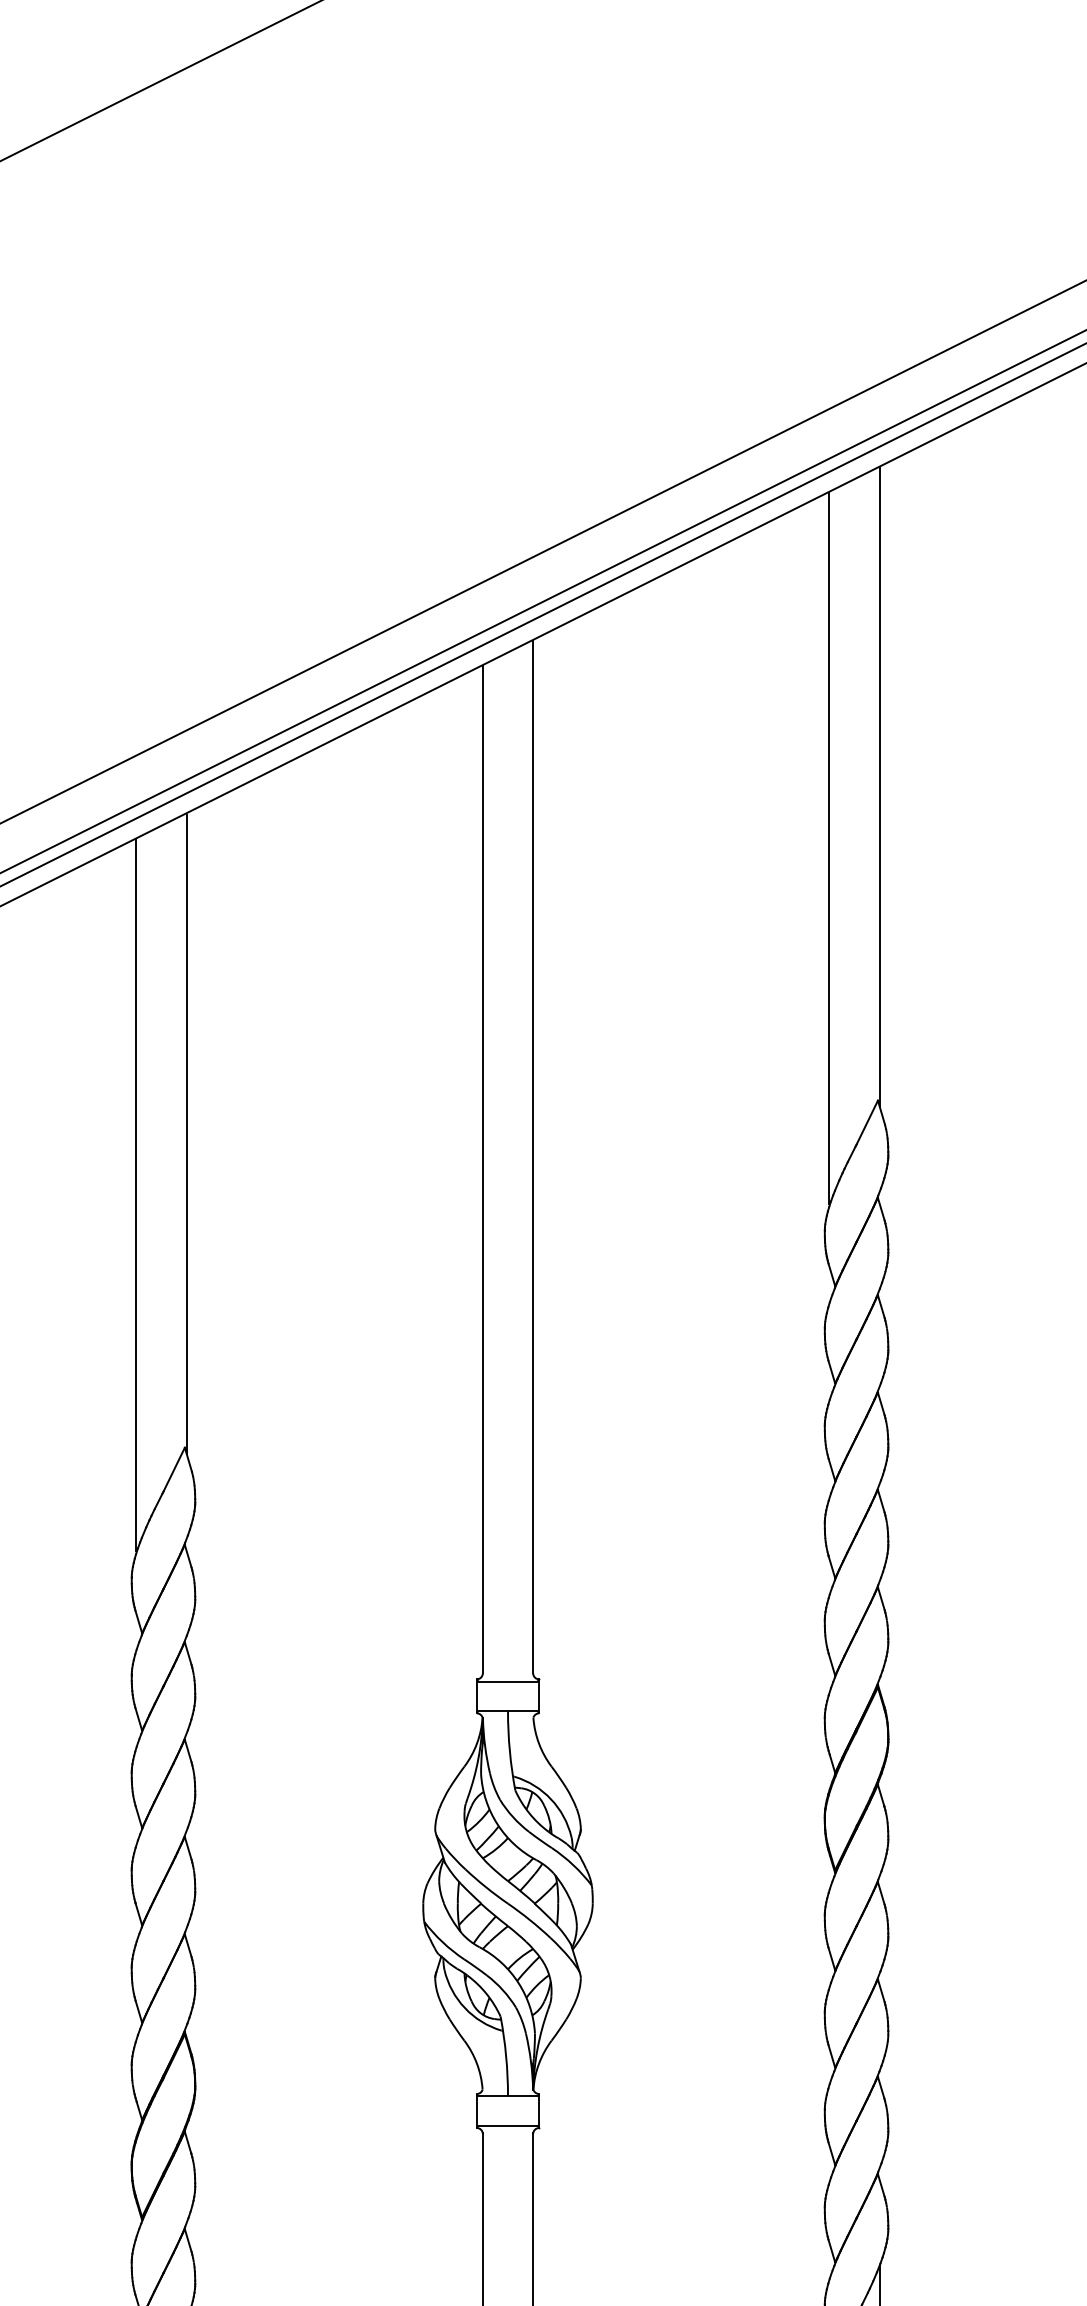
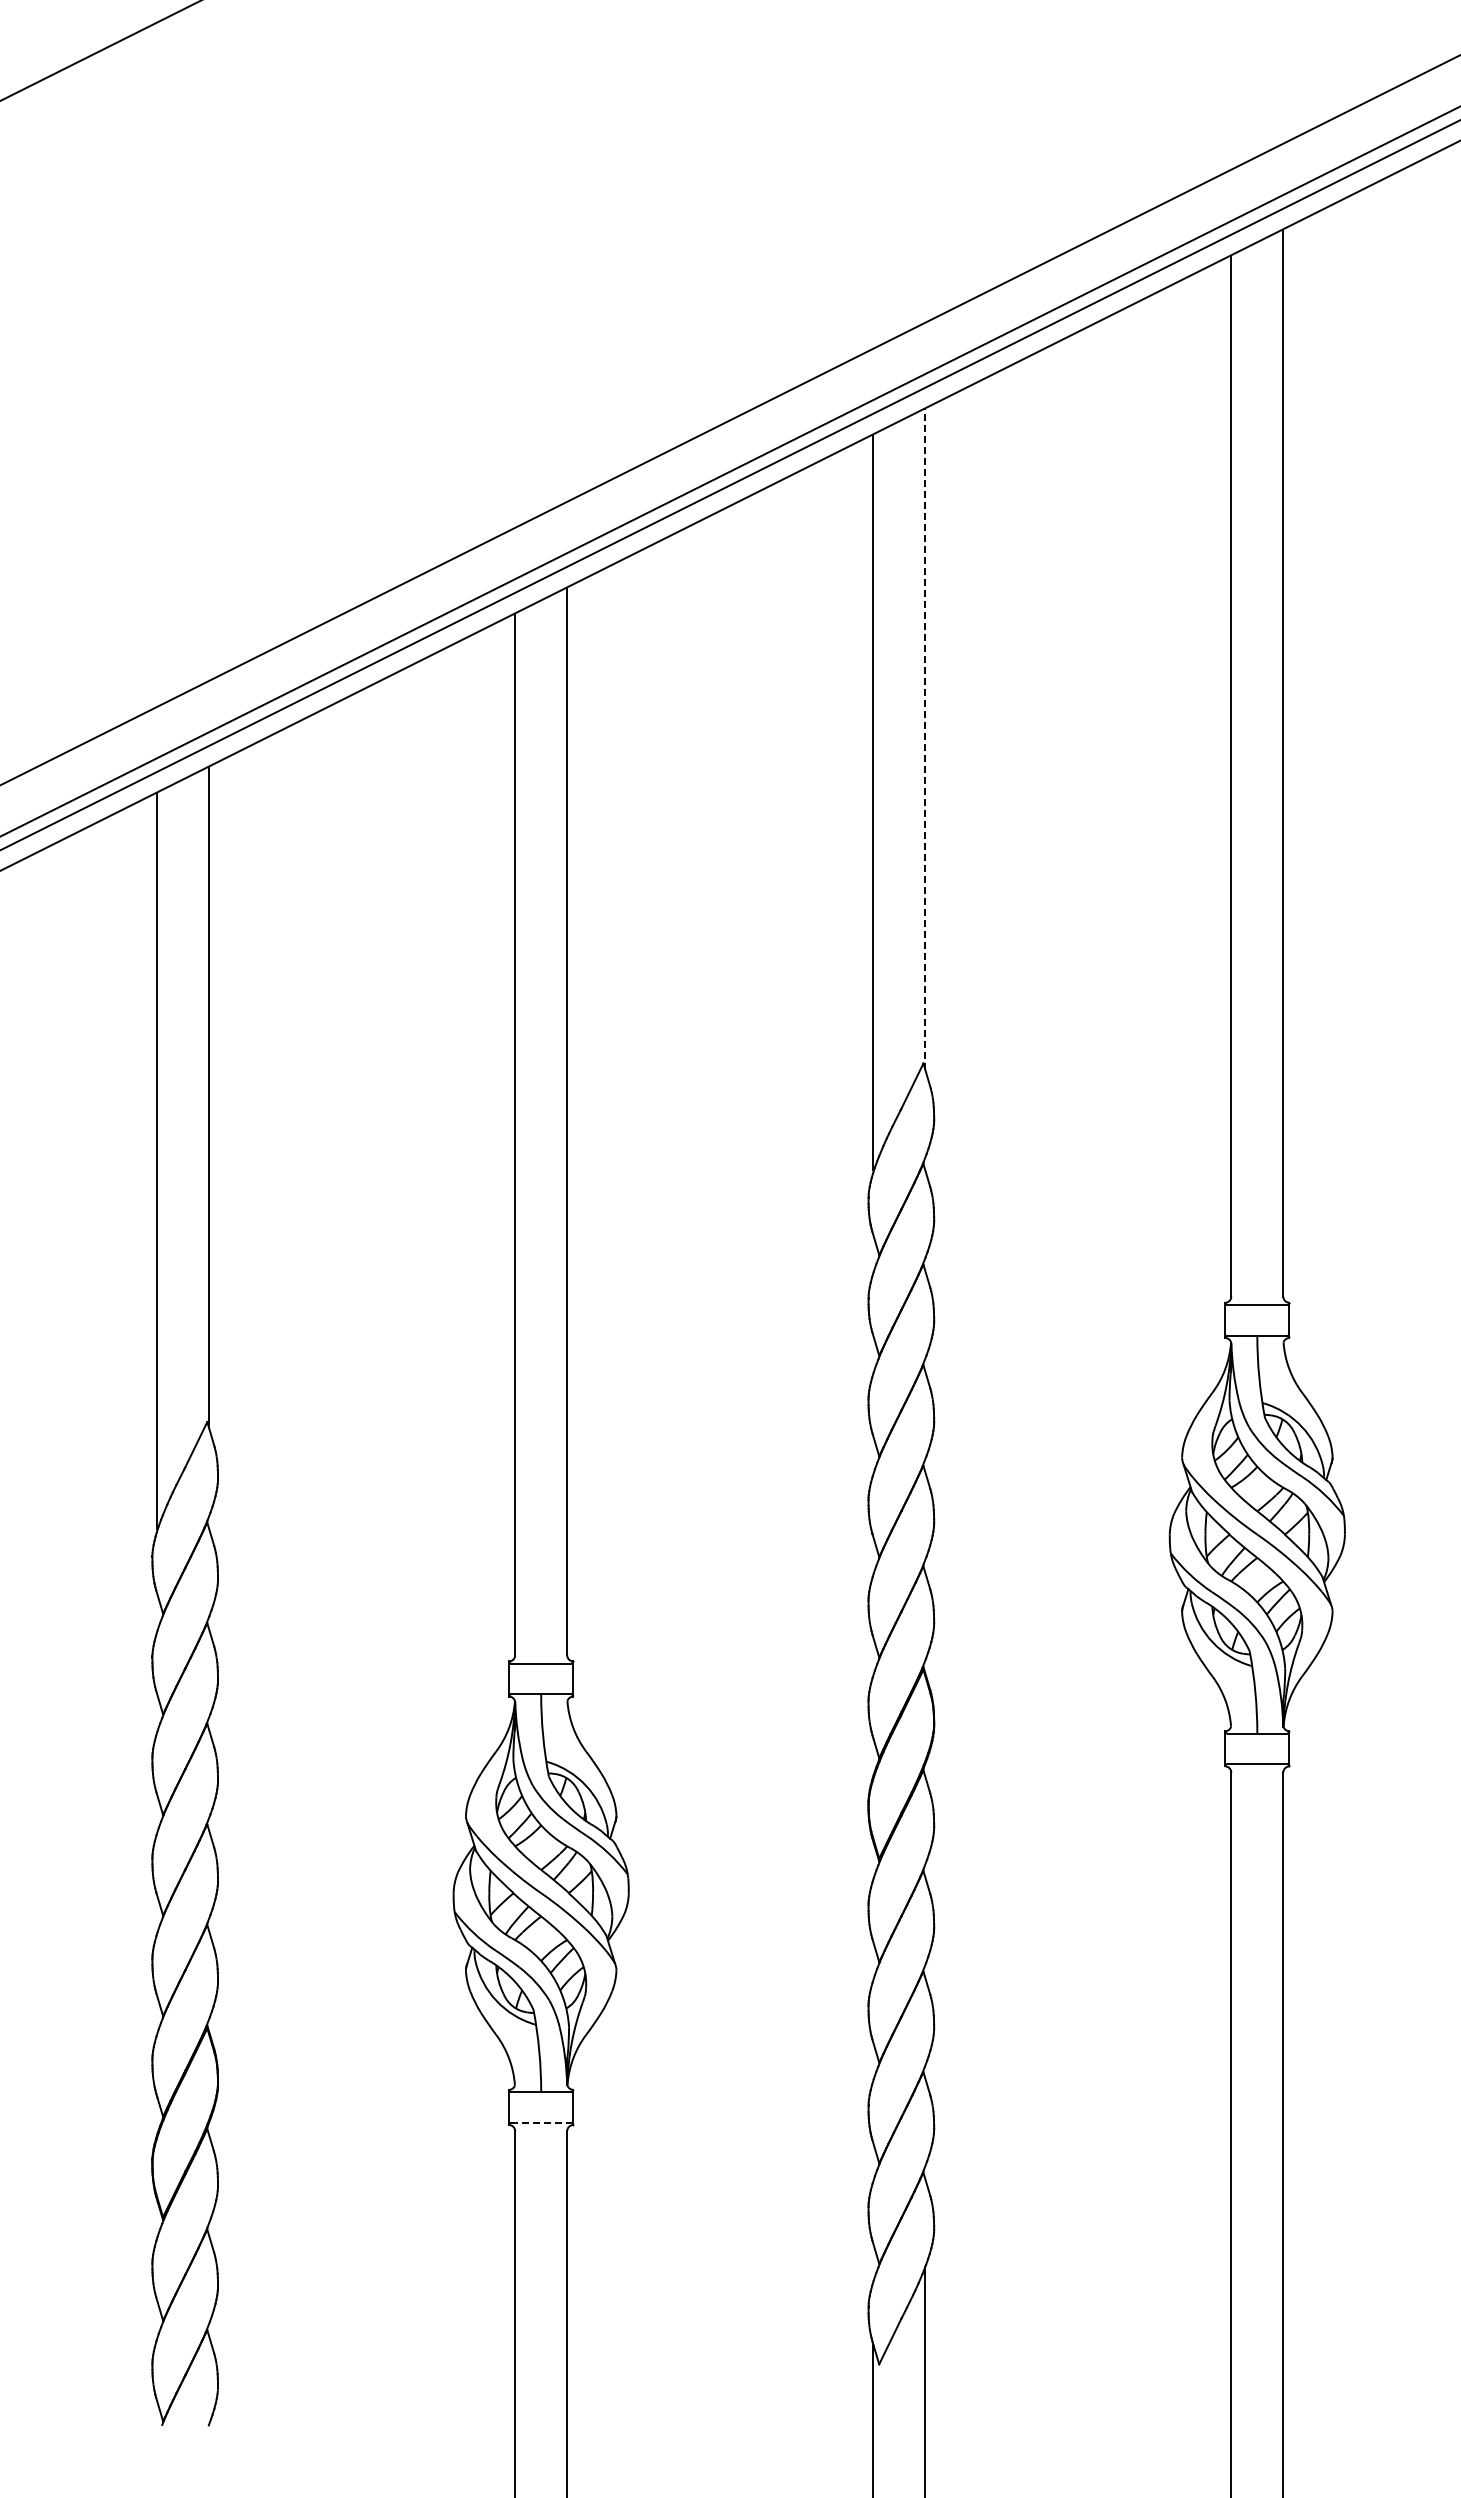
line: (879, 786) -> (925, 738), solid -> dashed
line: (508, 2125) -> (541, 2122), solid -> dashed

